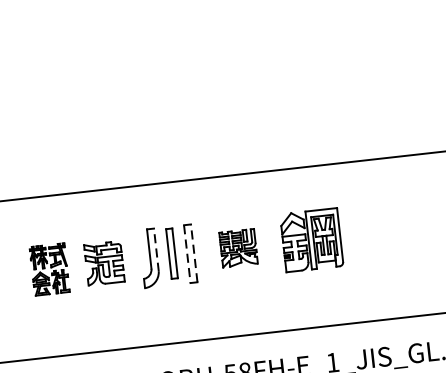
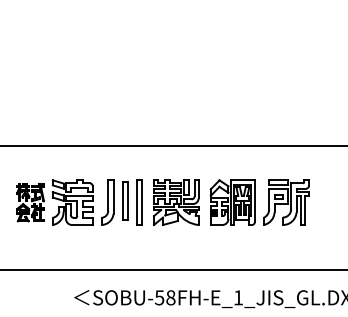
part: (381, 232) -> (286, 202), added
part: (238, 248) -> (176, 202), size x1.67
line: (156, 250) -> (113, 197), dashed -> solid
line: (194, 253) -> (142, 202), dashed -> solid
line: (187, 255) -> (136, 203), dashed -> solid
part: (103, 263) -> (72, 202), size x1.43

